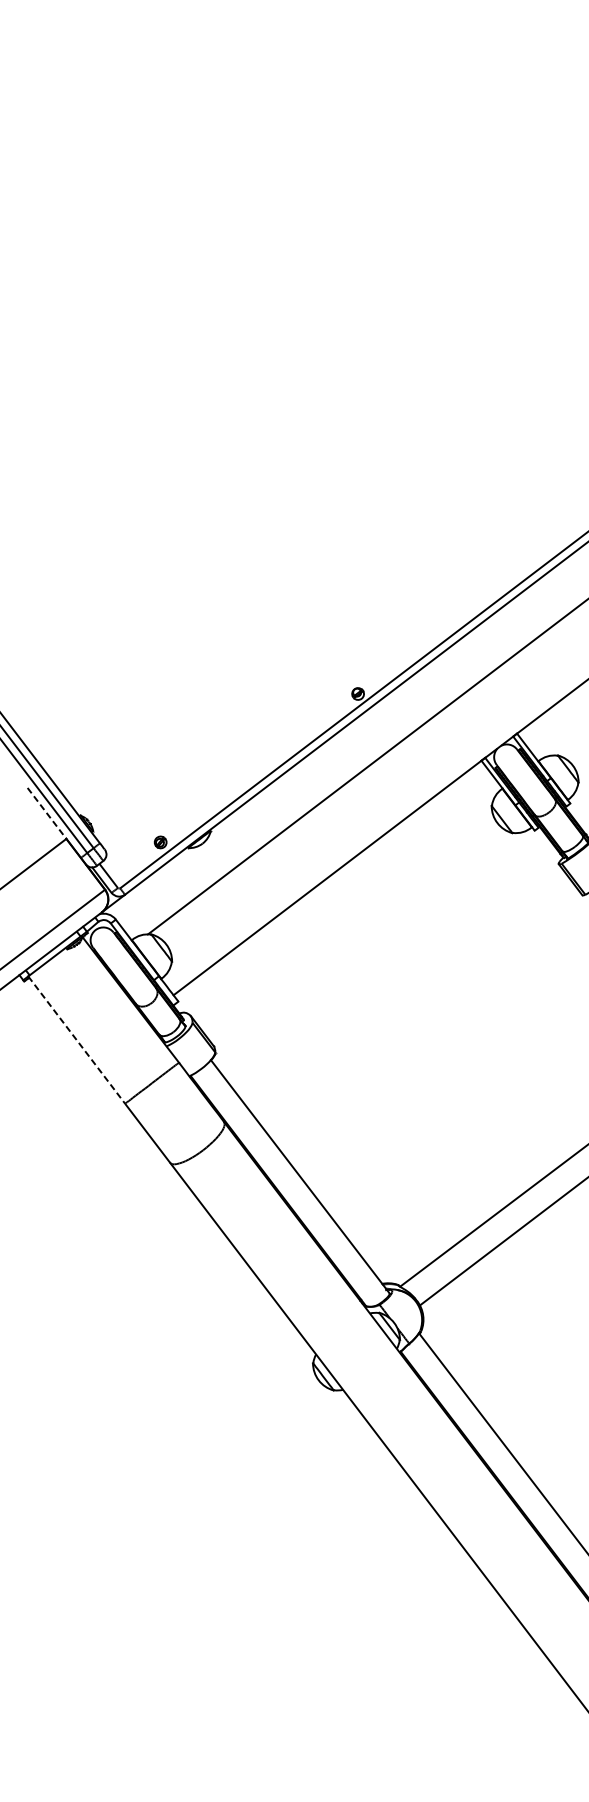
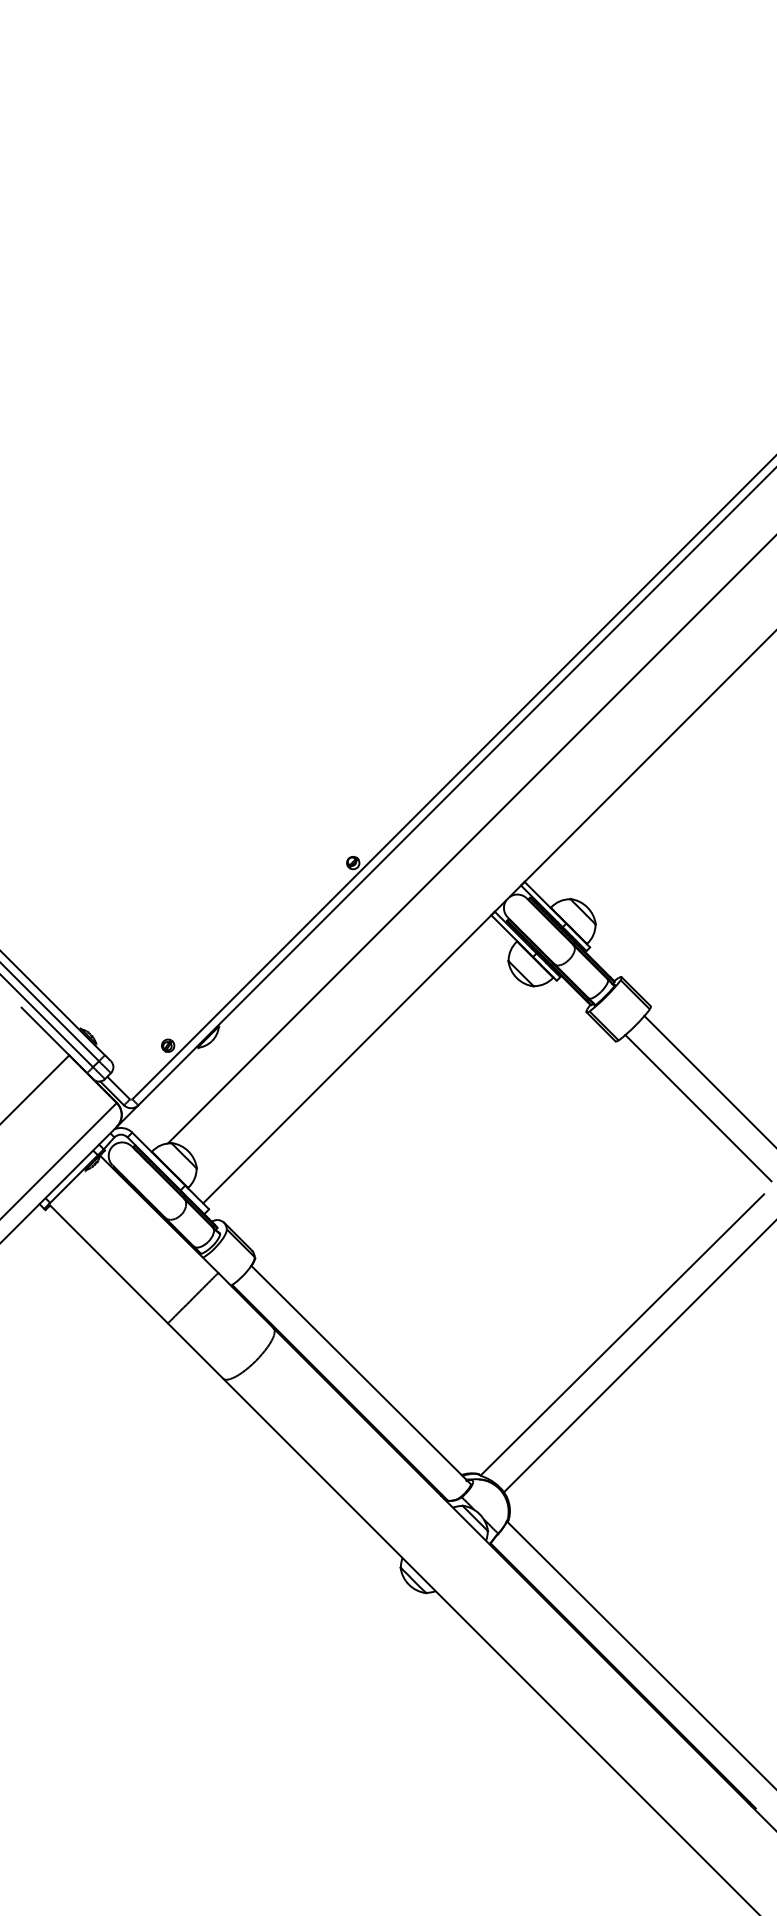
line: (47, 813) -> (45, 1031), dashed -> solid
line: (76, 1040) -> (108, 1264), dashed -> solid

